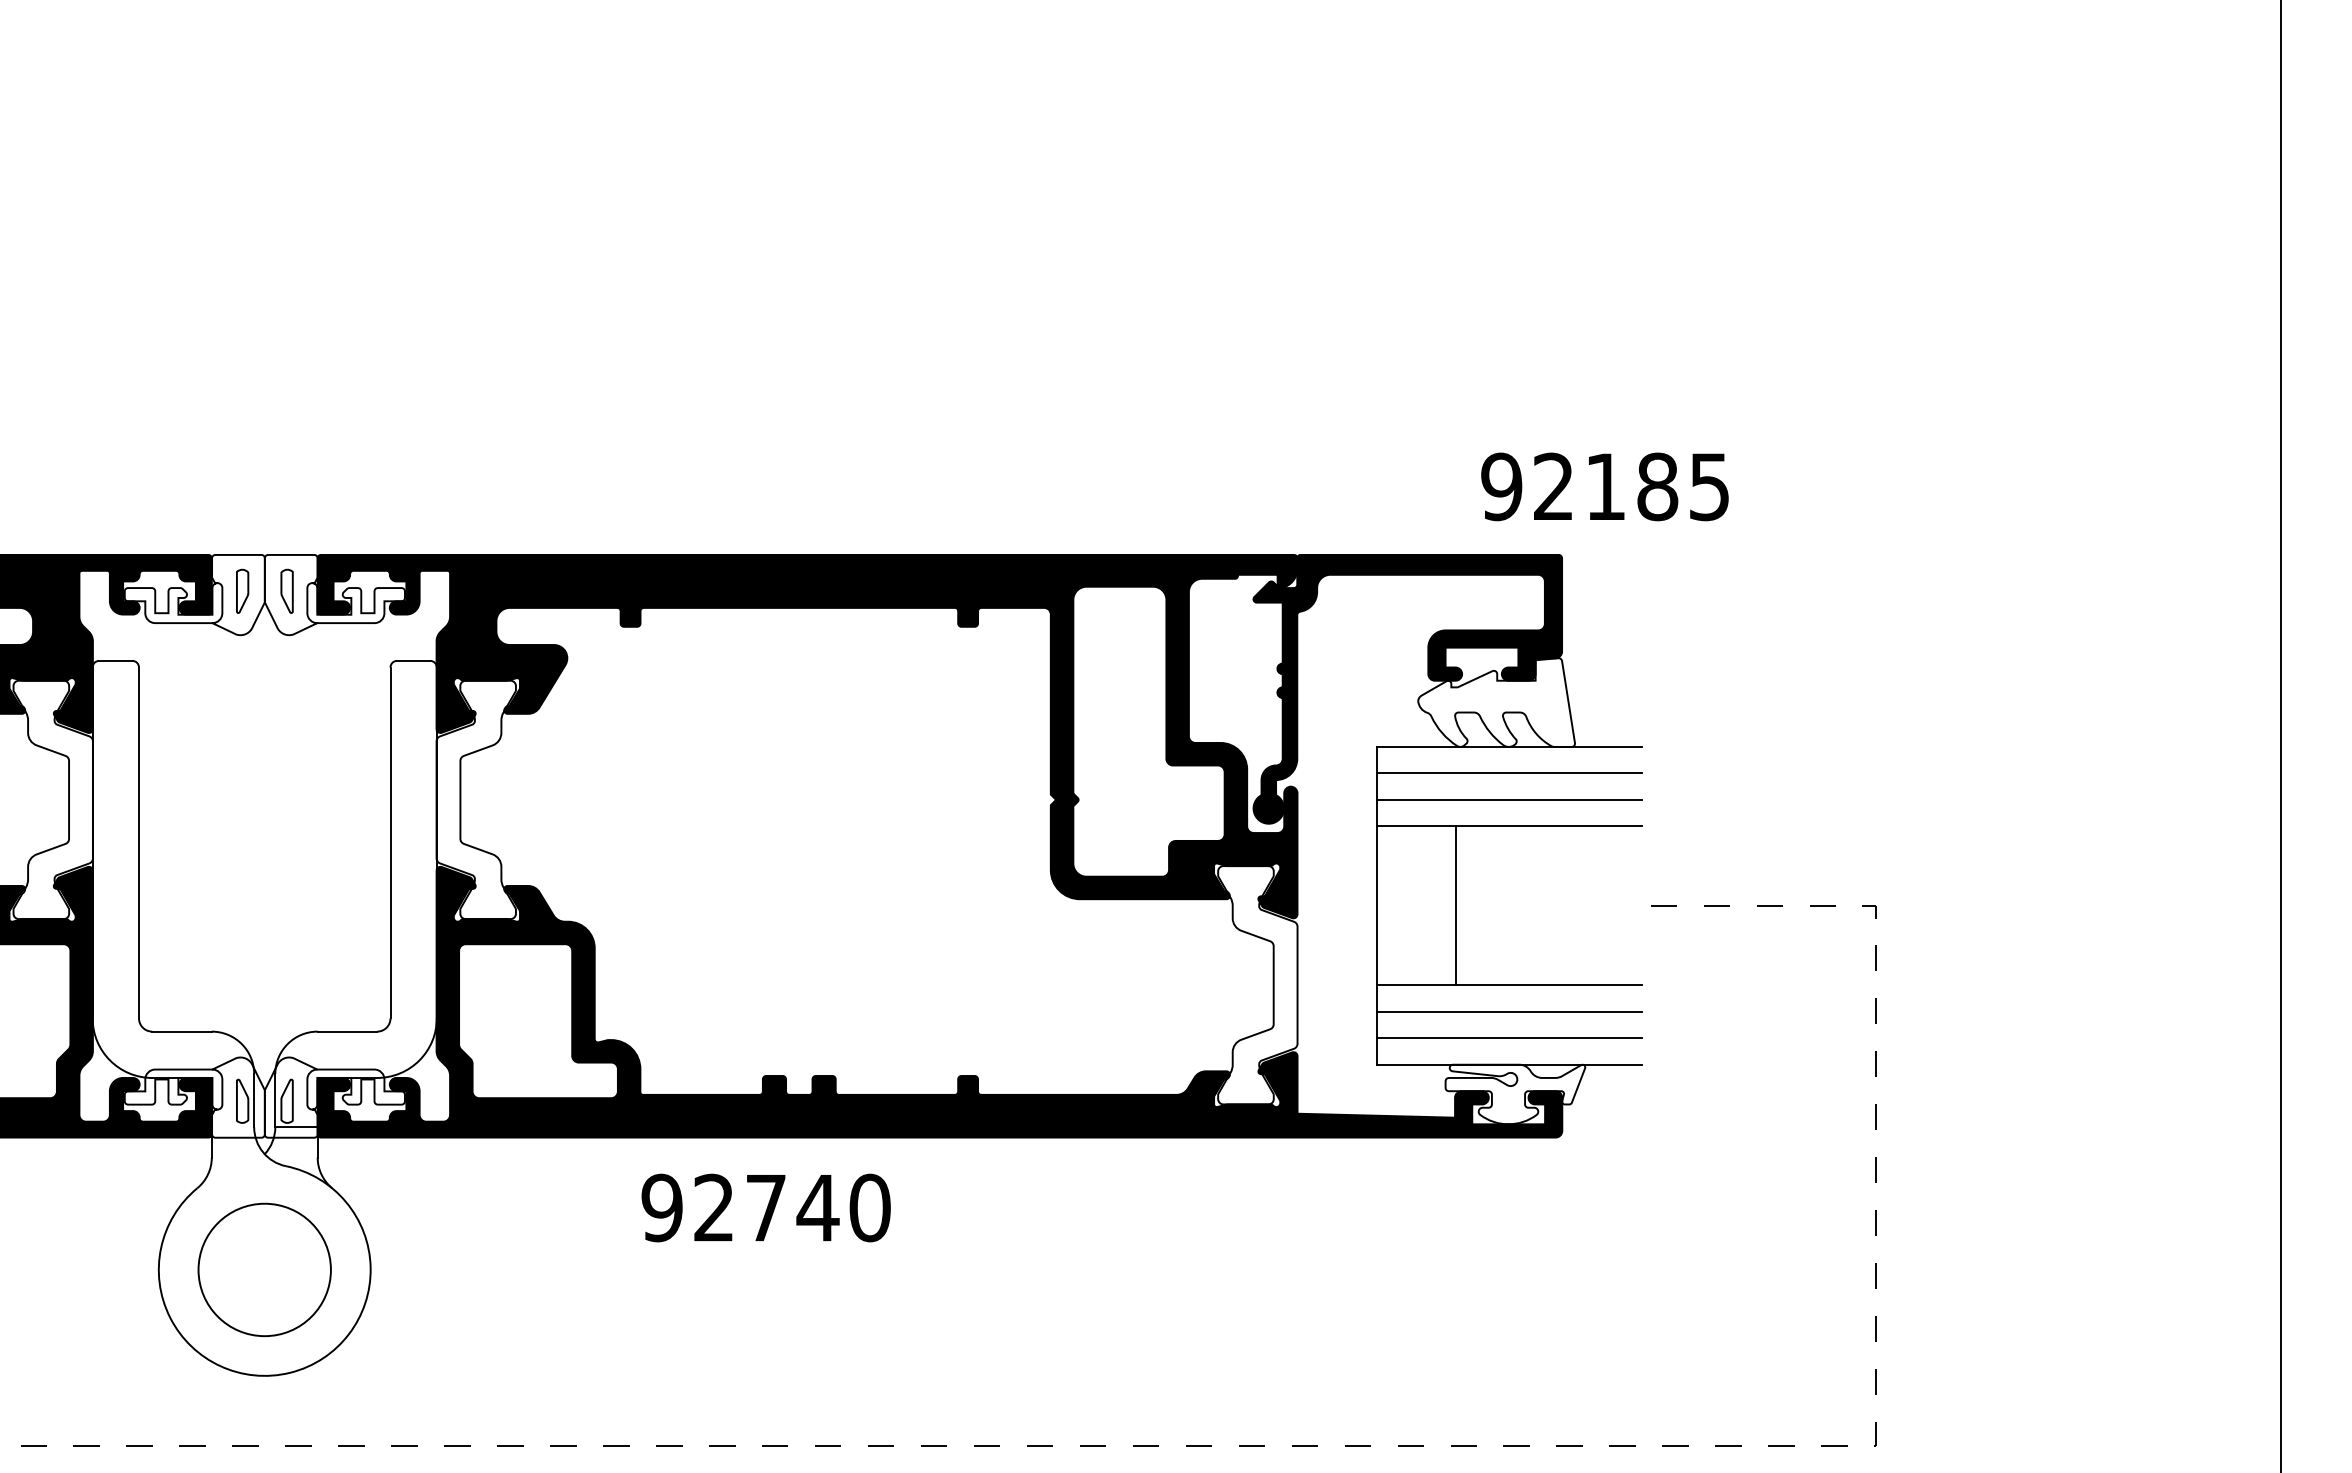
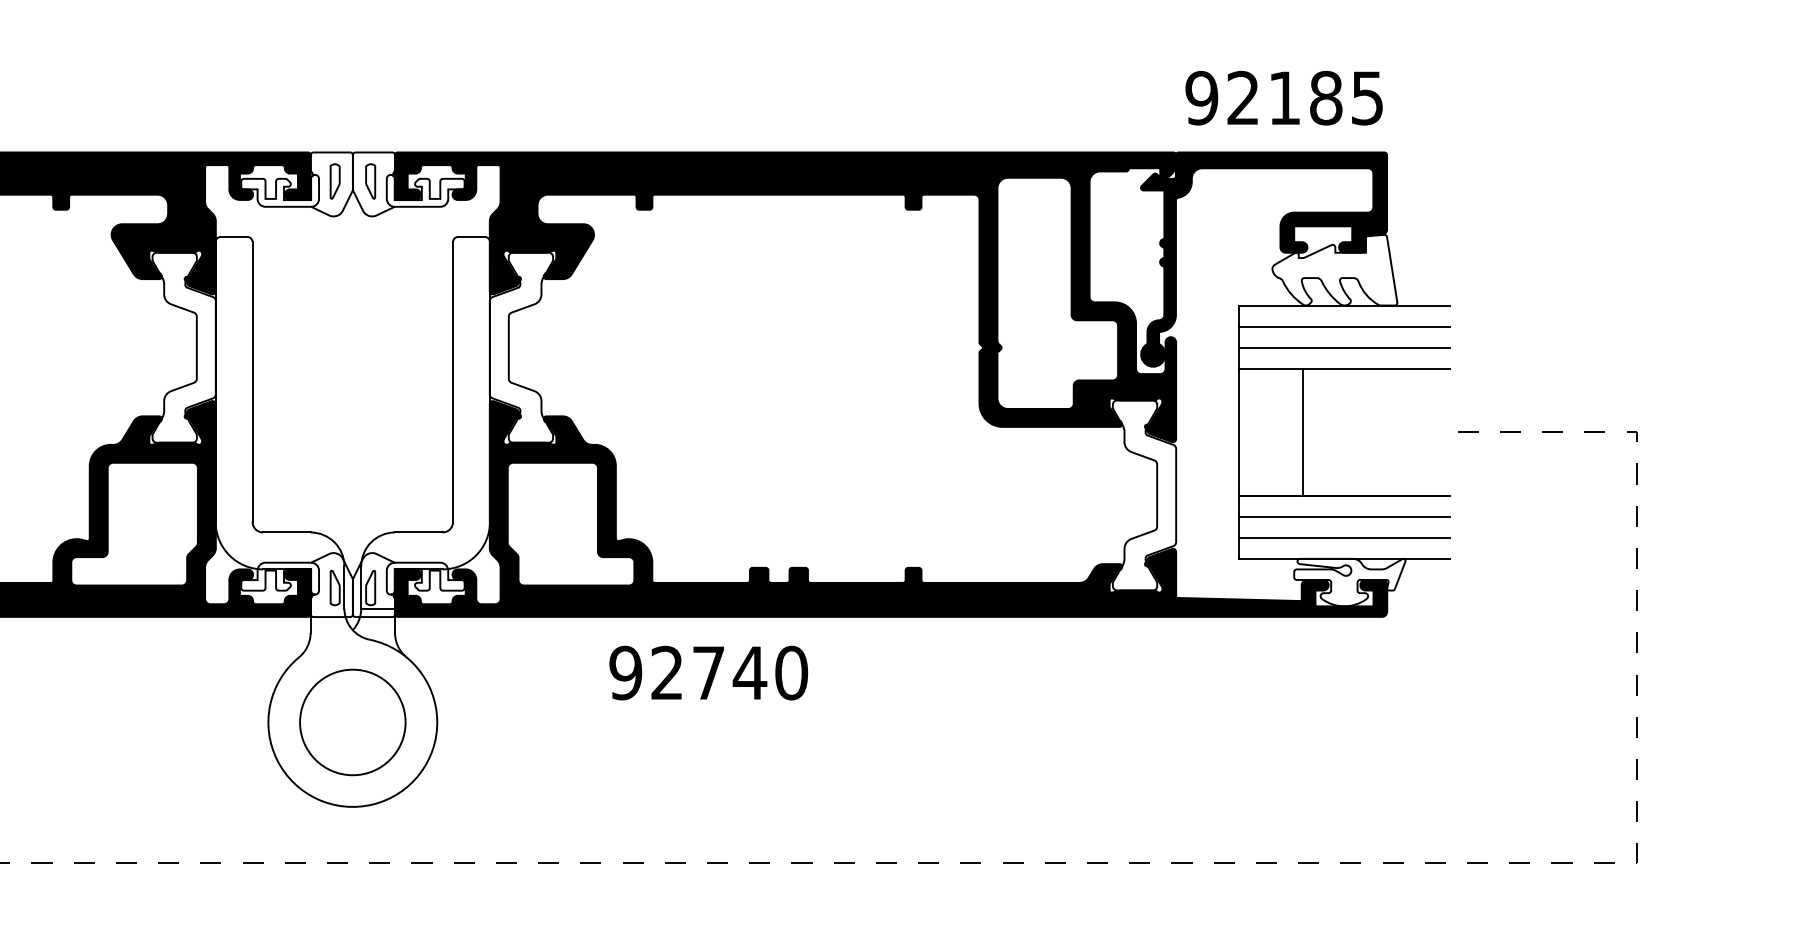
text: (1604, 486) -> (1283, 97), moved
text: (765, 1207) -> (708, 672), moved

